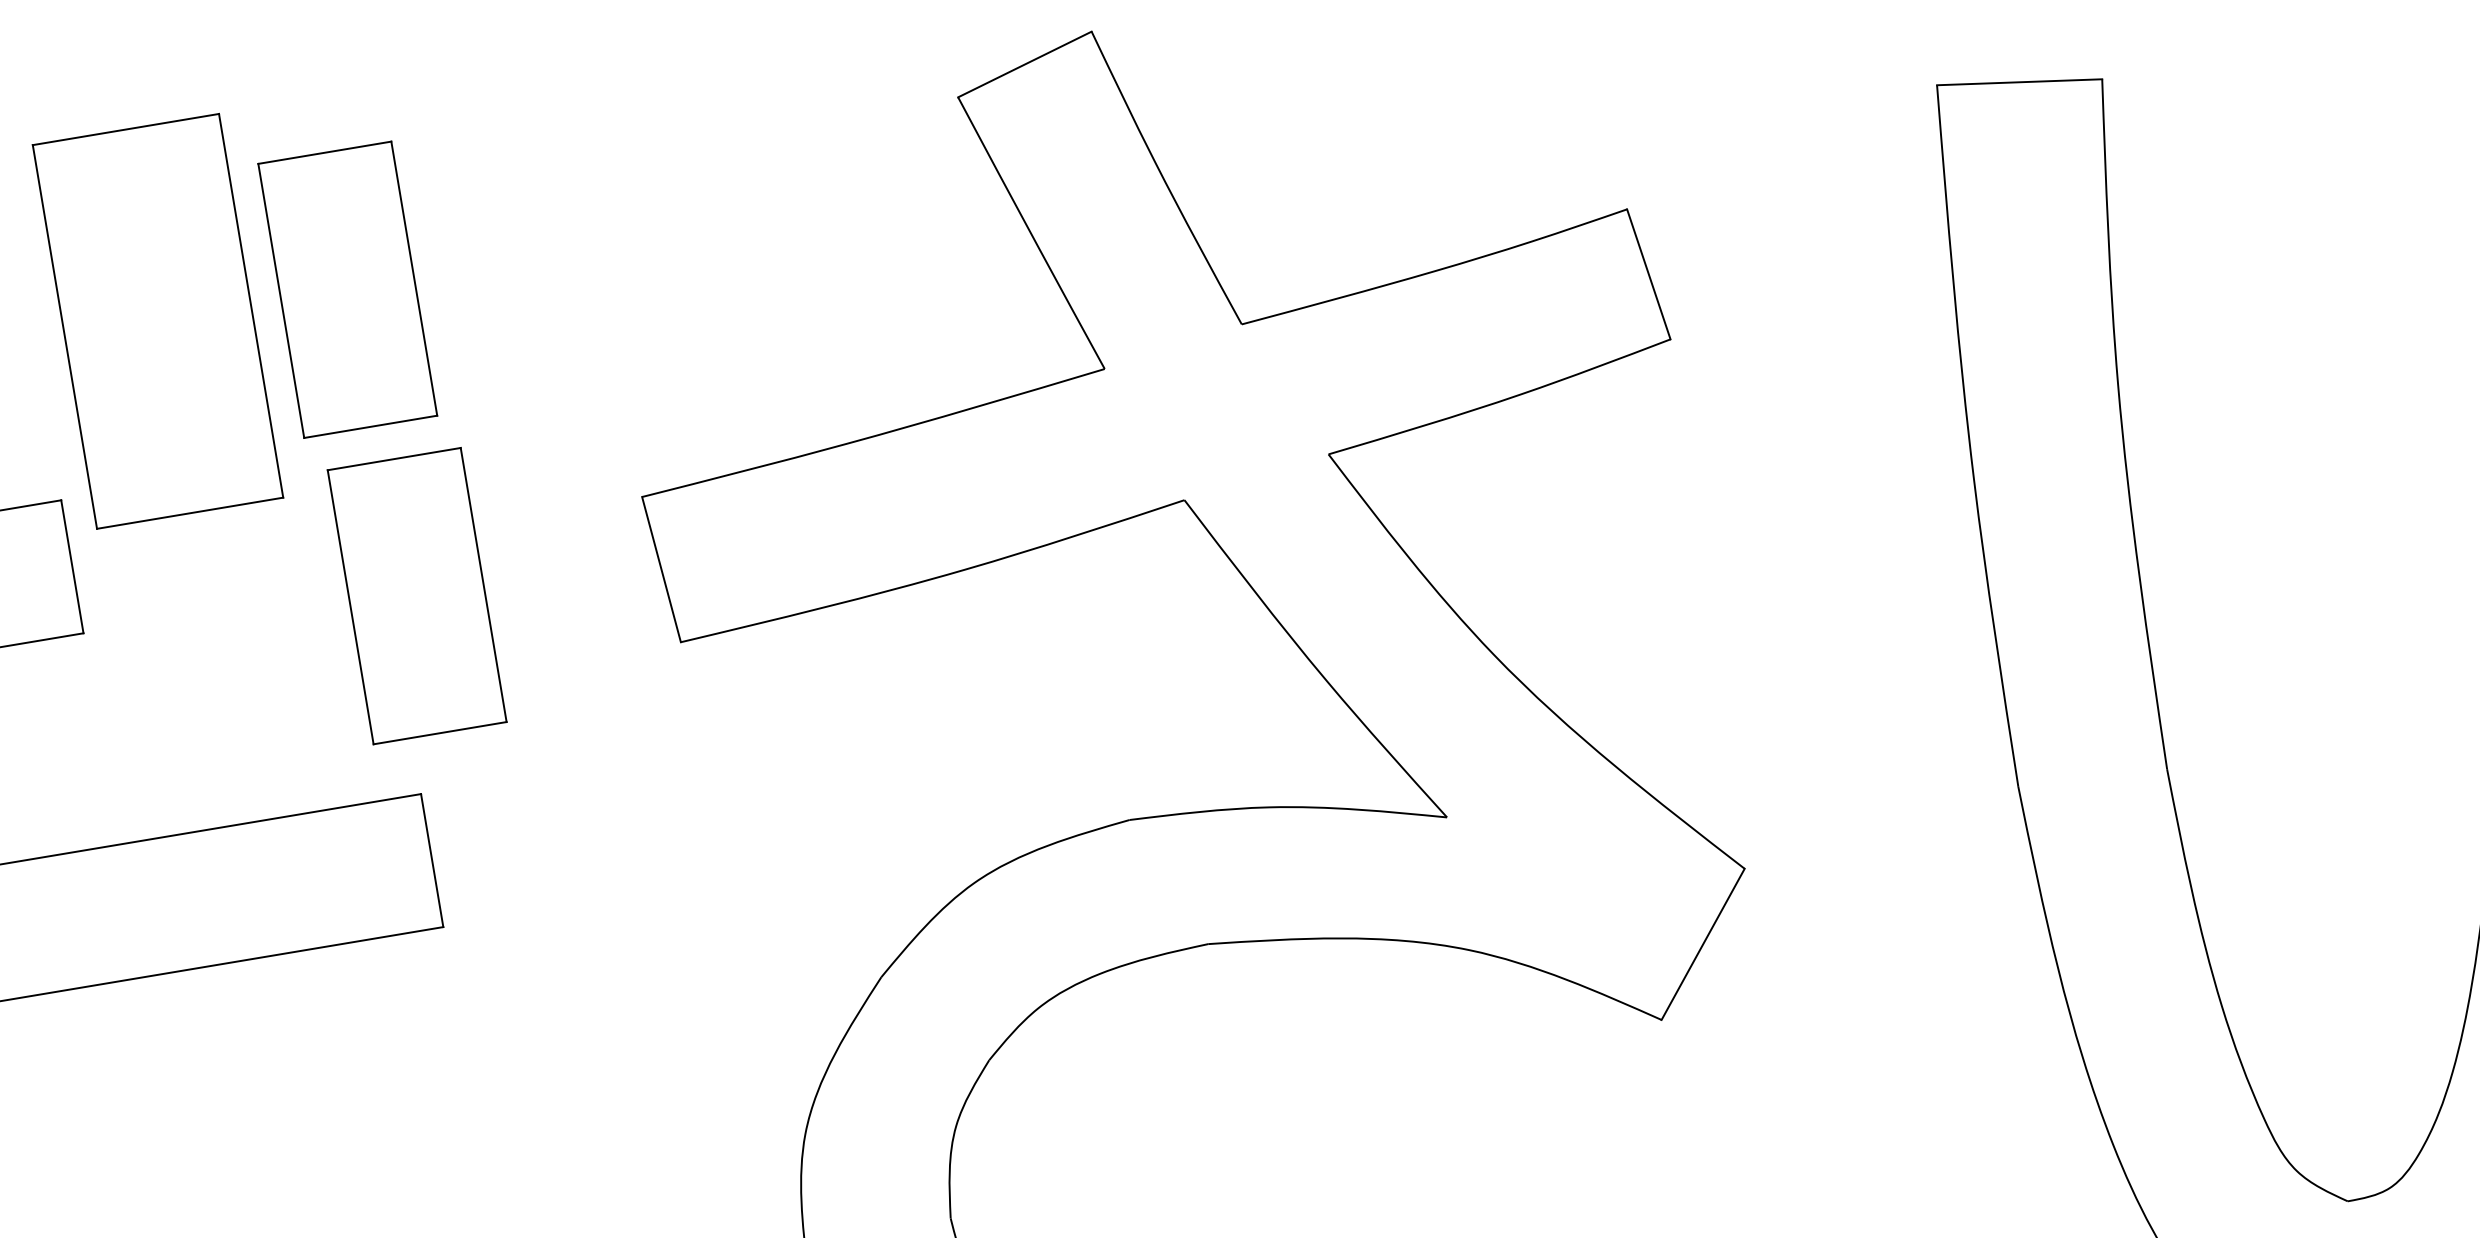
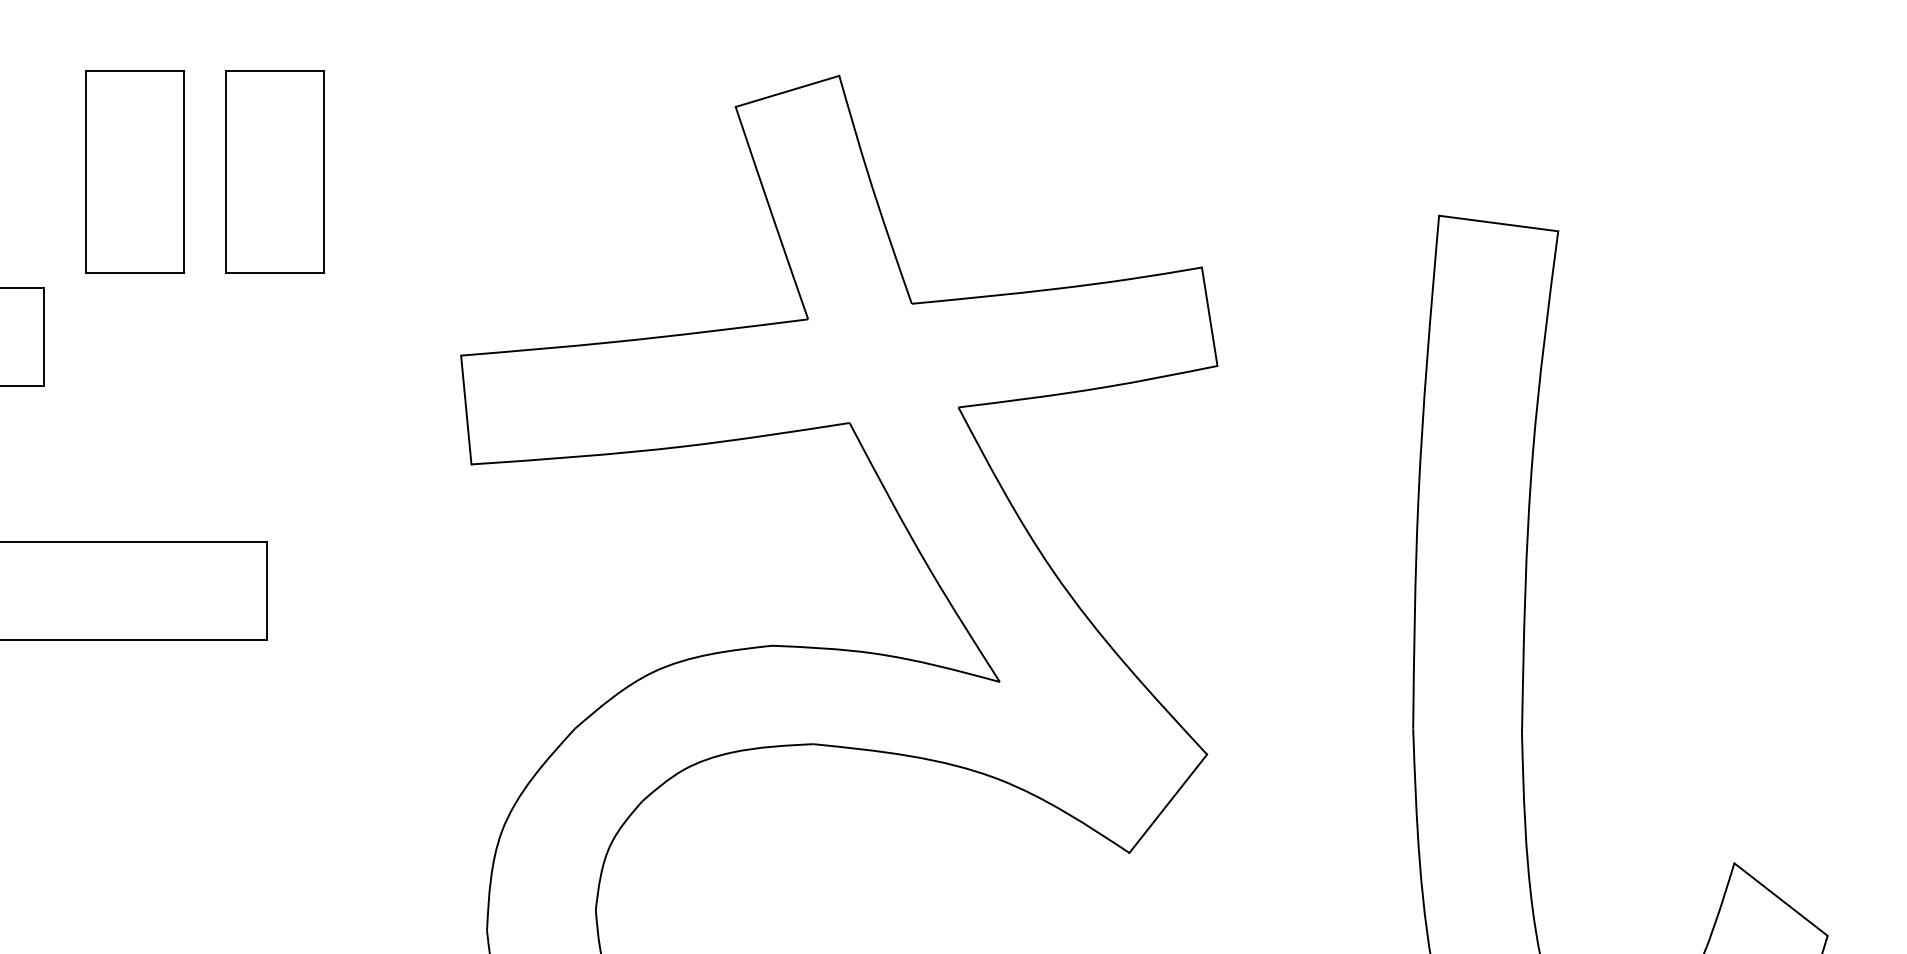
part: (157, 321) -> (134, 171), size x0.71
part: (416, 595) -> (287, 399), removed

